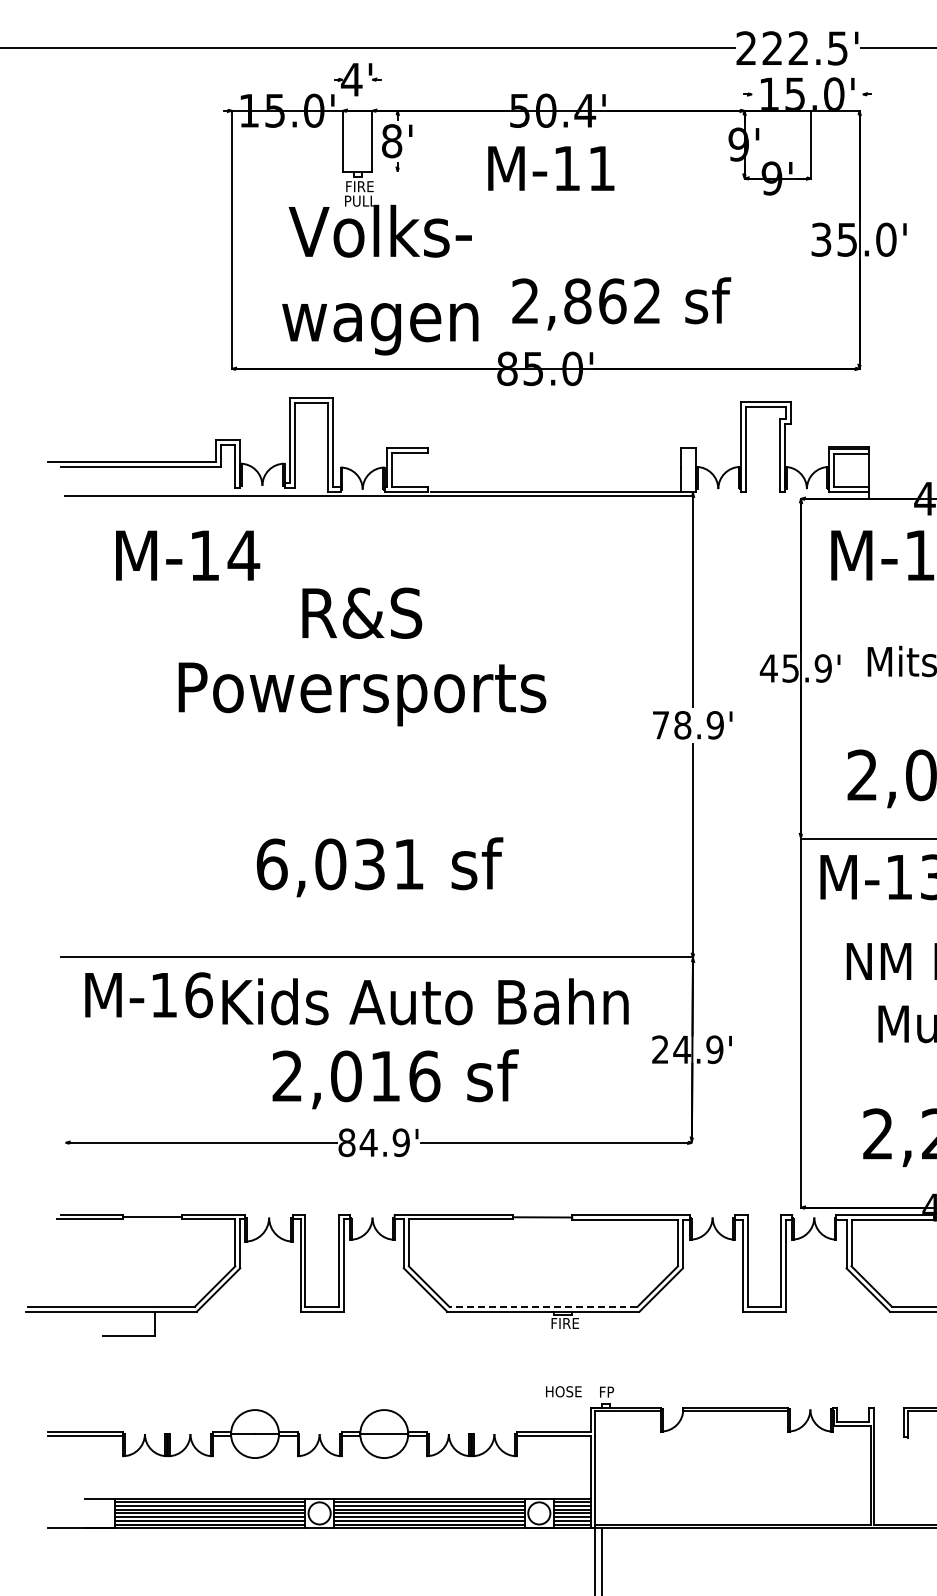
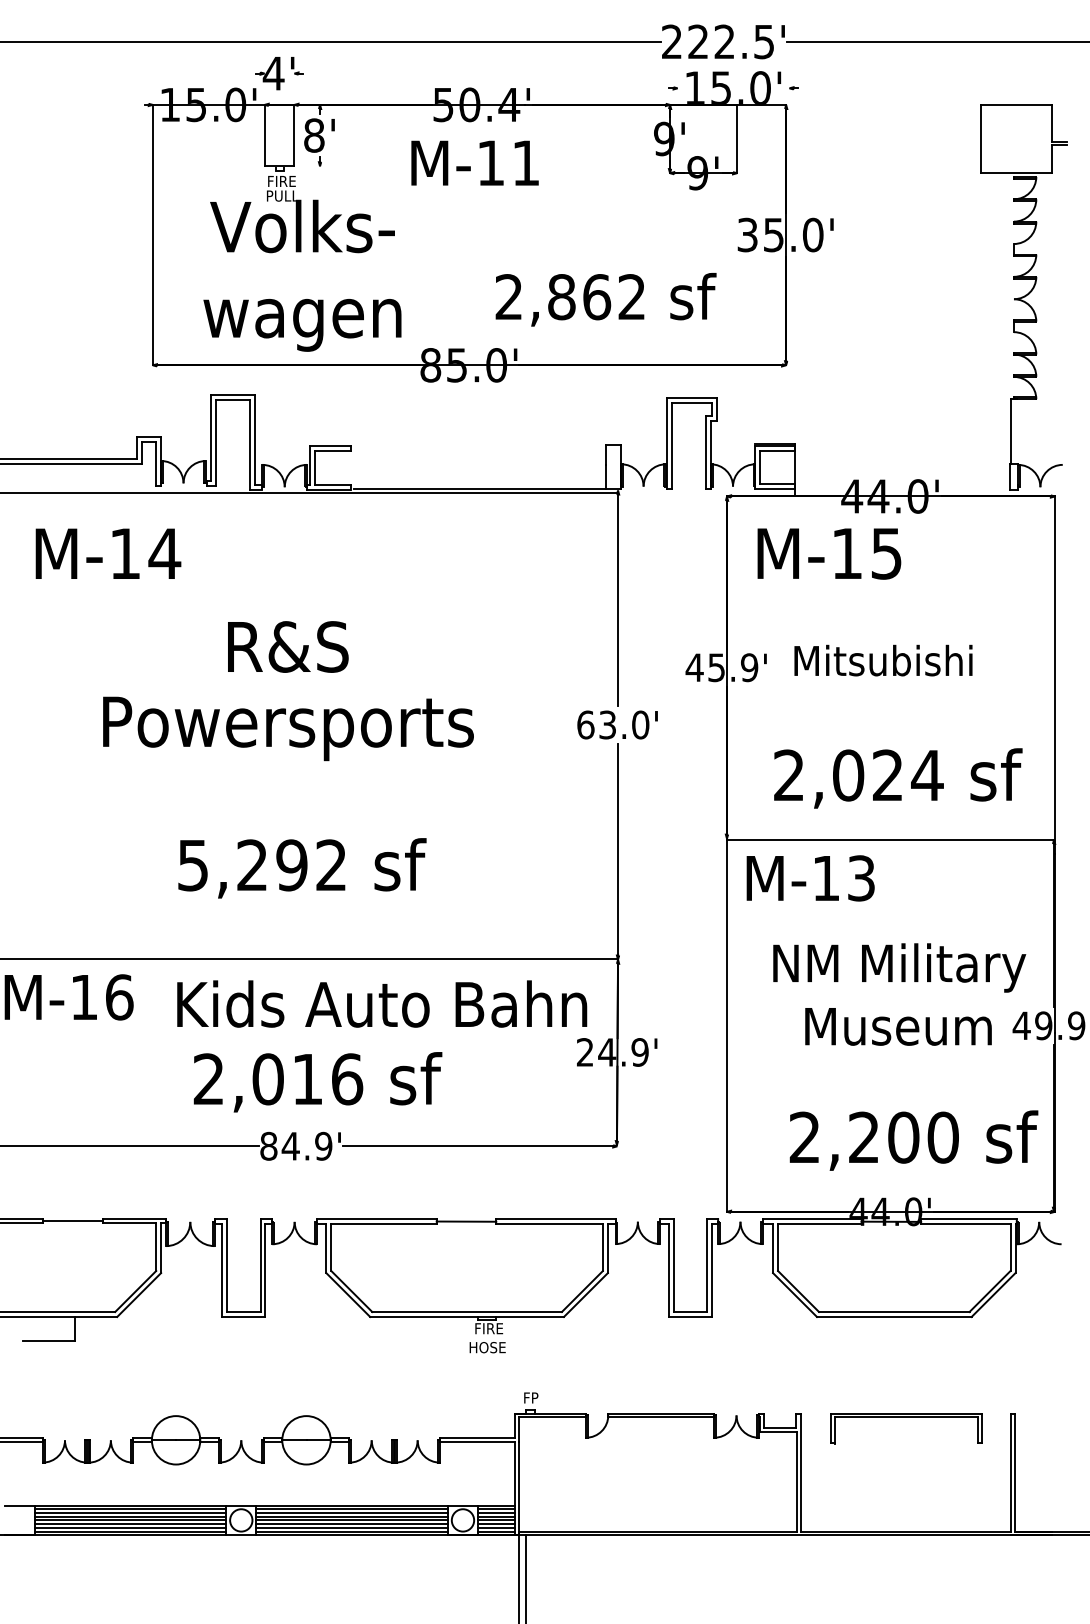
text: (621, 303) -> (605, 299), moved
text: (362, 657) -> (288, 691), moved
text: (688, 724) -> (613, 724), 78.9' -> 63.0'
text: (339, 864) -> (261, 865), 6,031 -> 5,292
text: (425, 1001) -> (382, 1003), moved
line: (543, 1306) -> (467, 1311), dashed -> solid
text: (563, 1391) -> (487, 1347), moved

